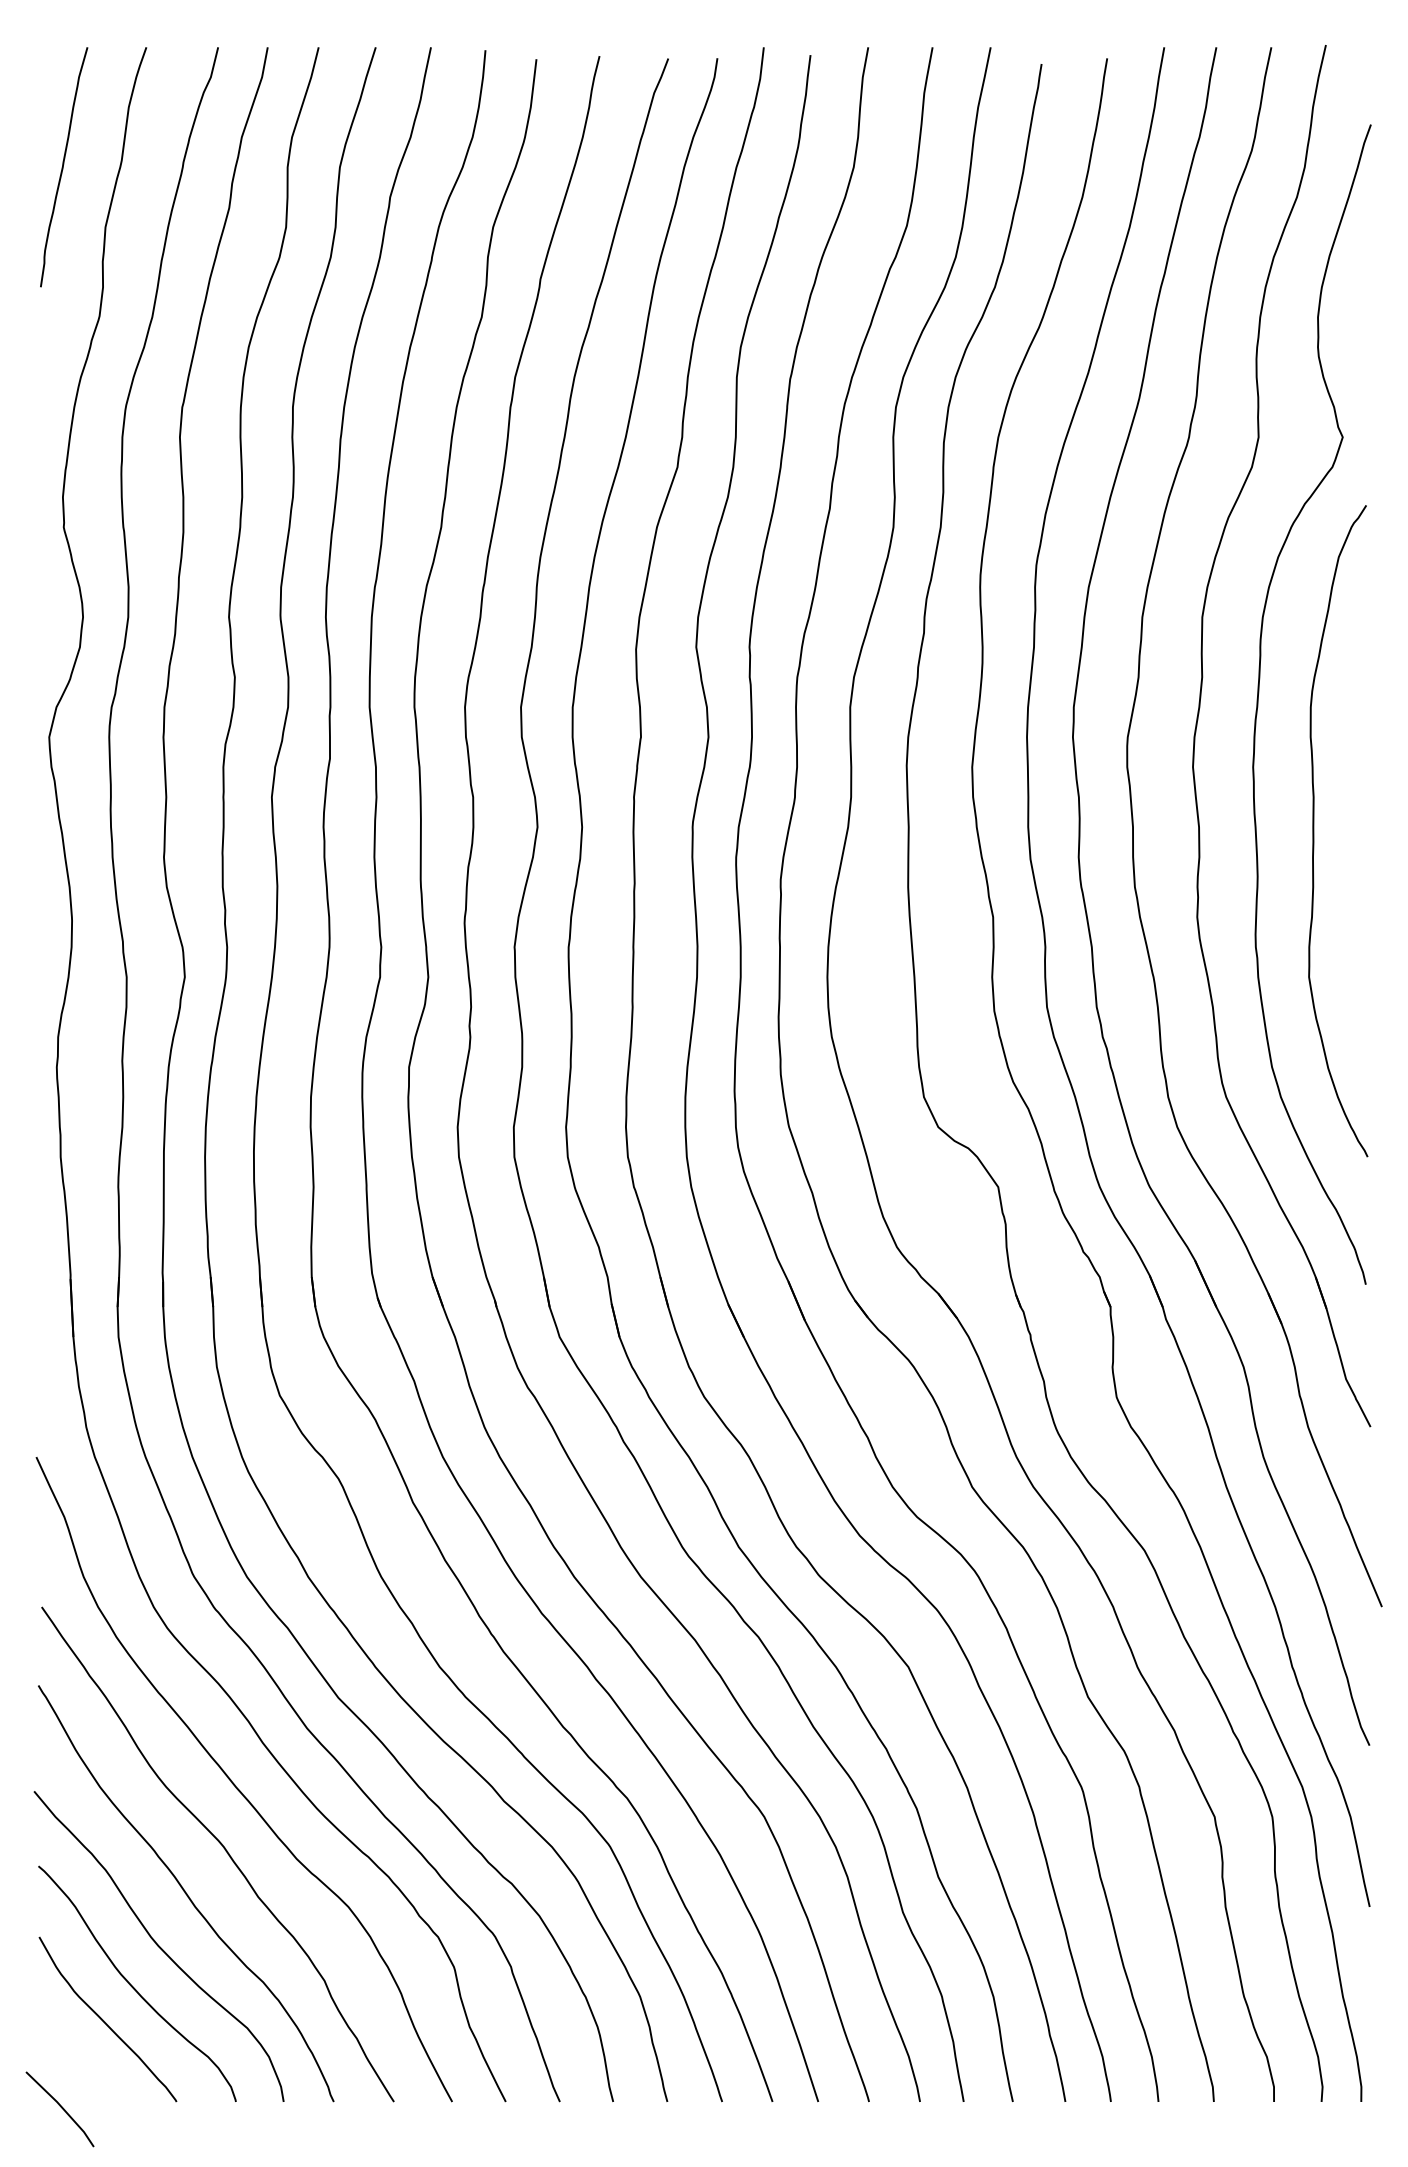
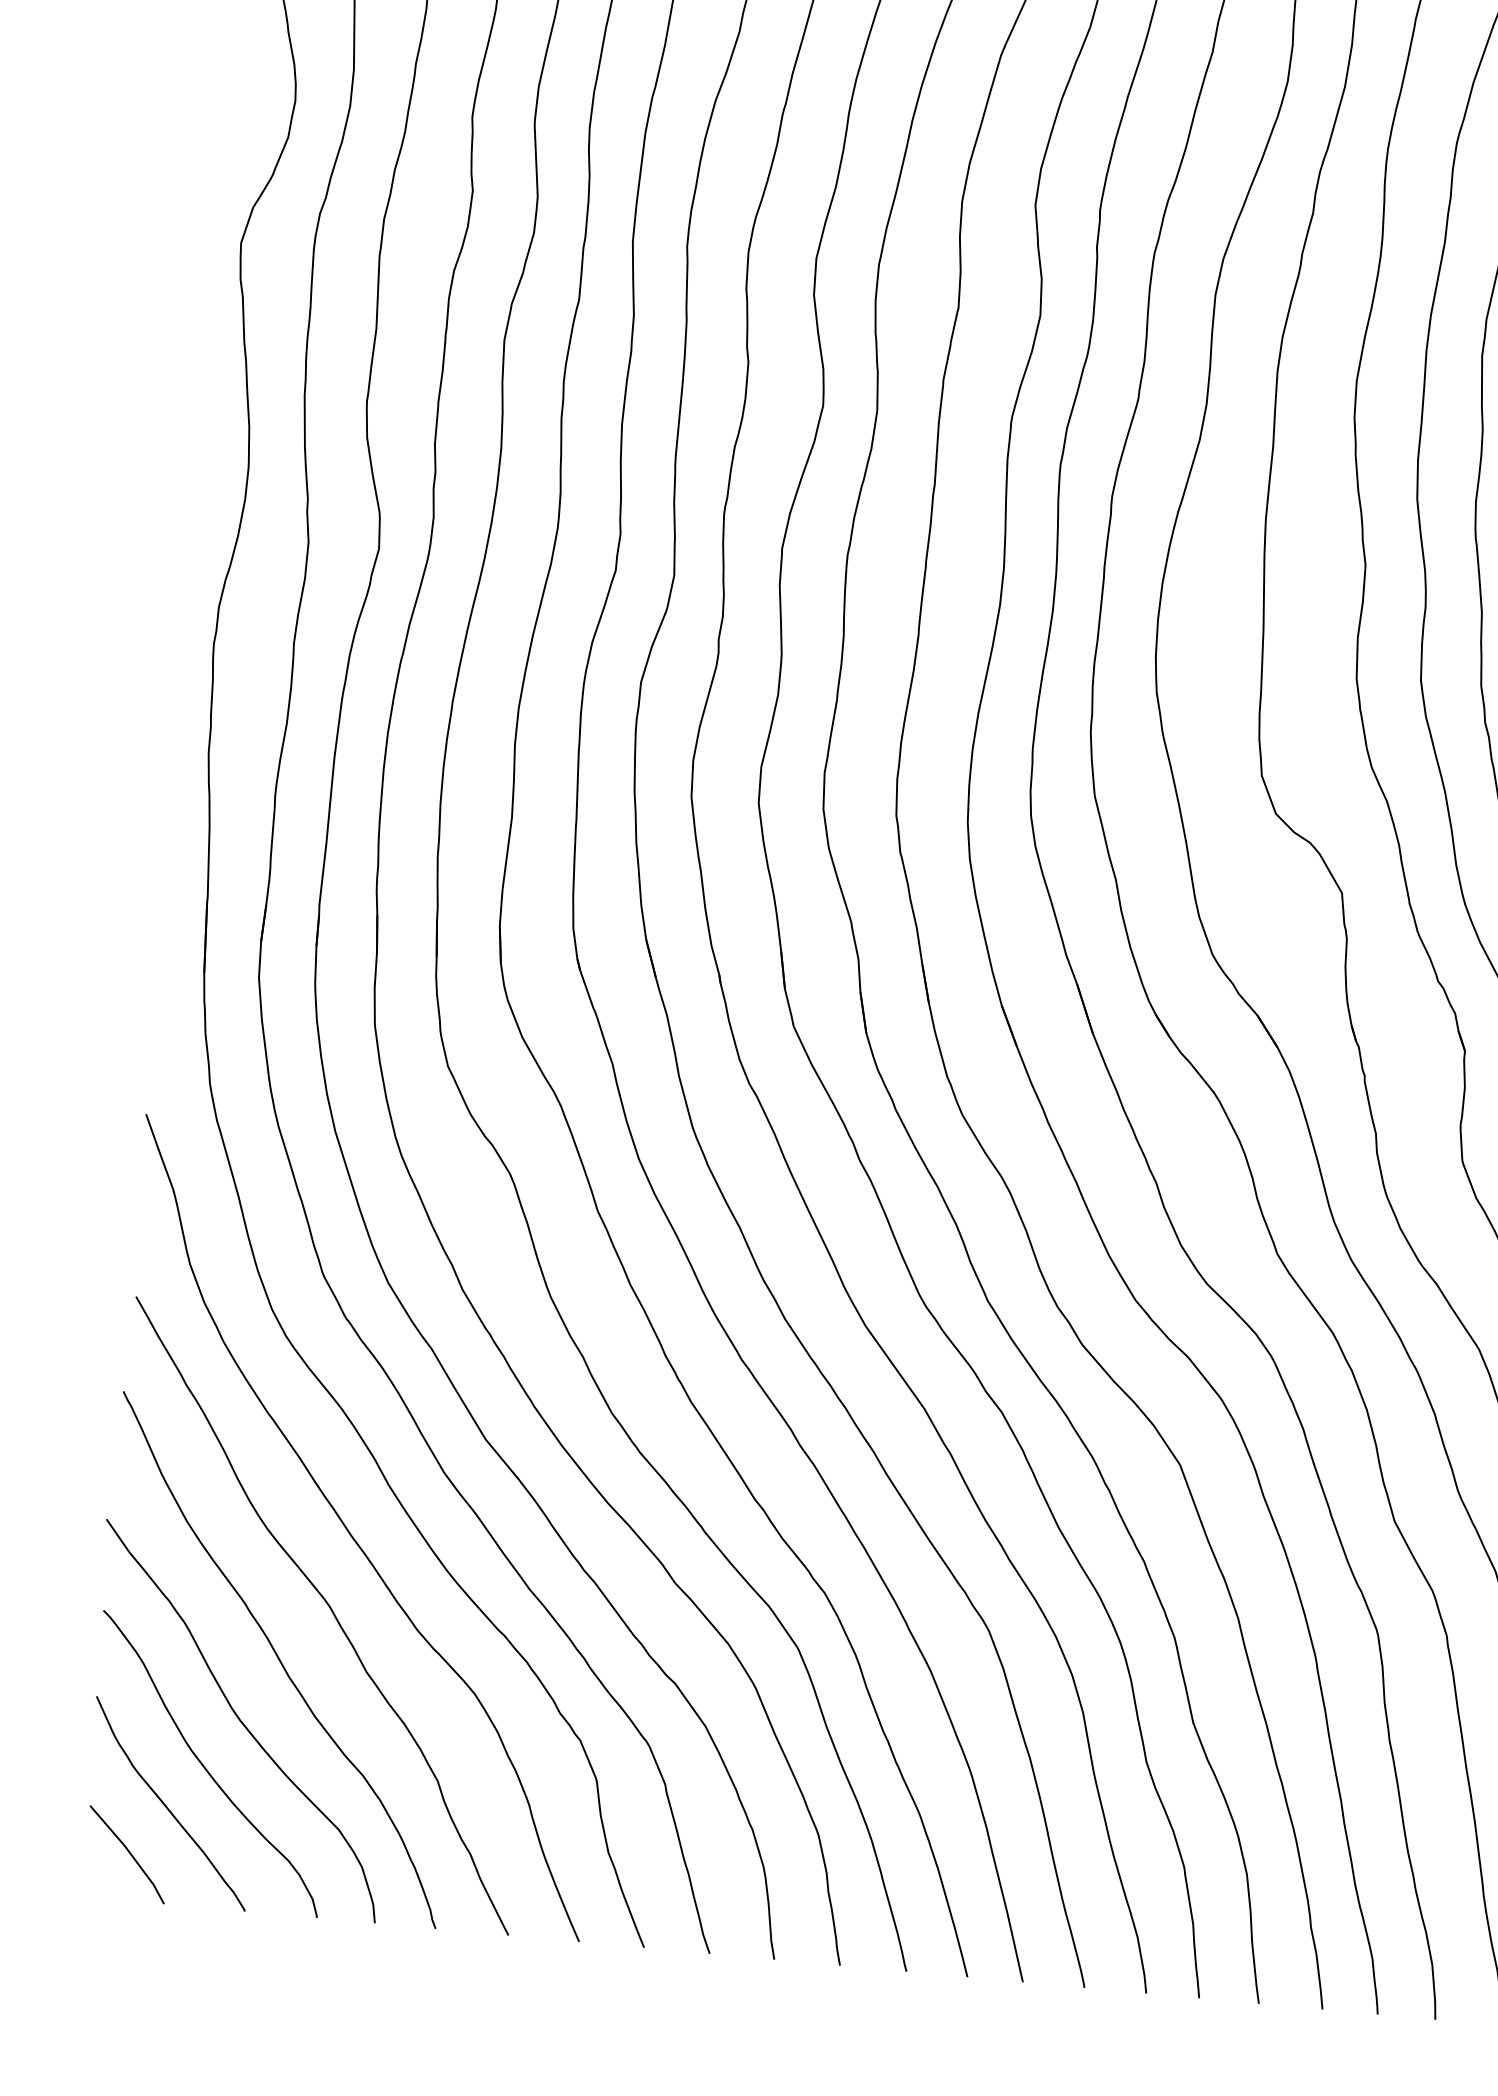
line: (60, 2107) -> (127, 1852), moved

